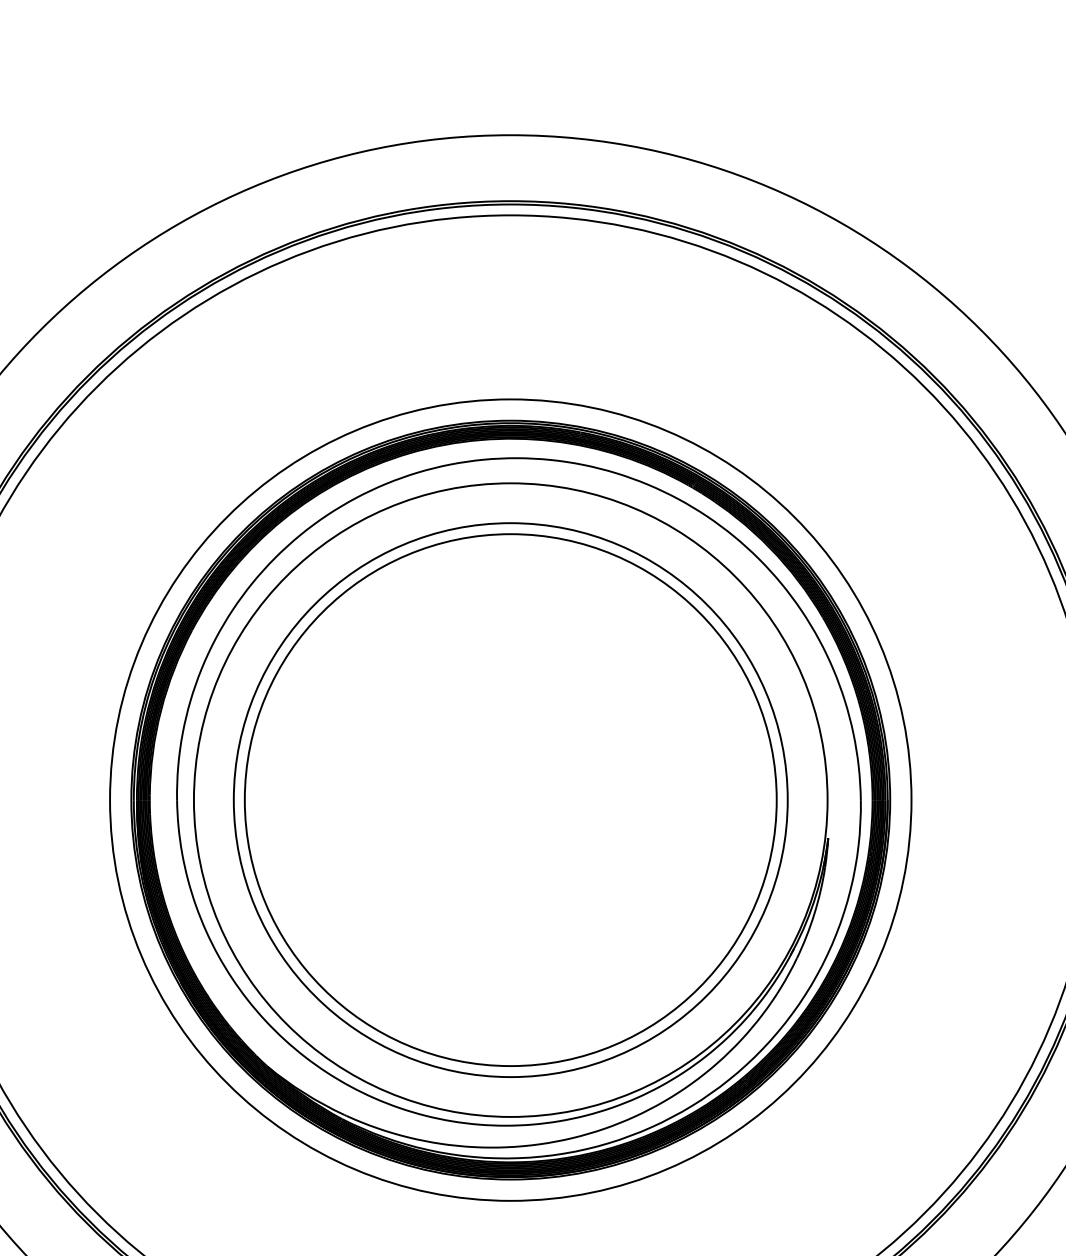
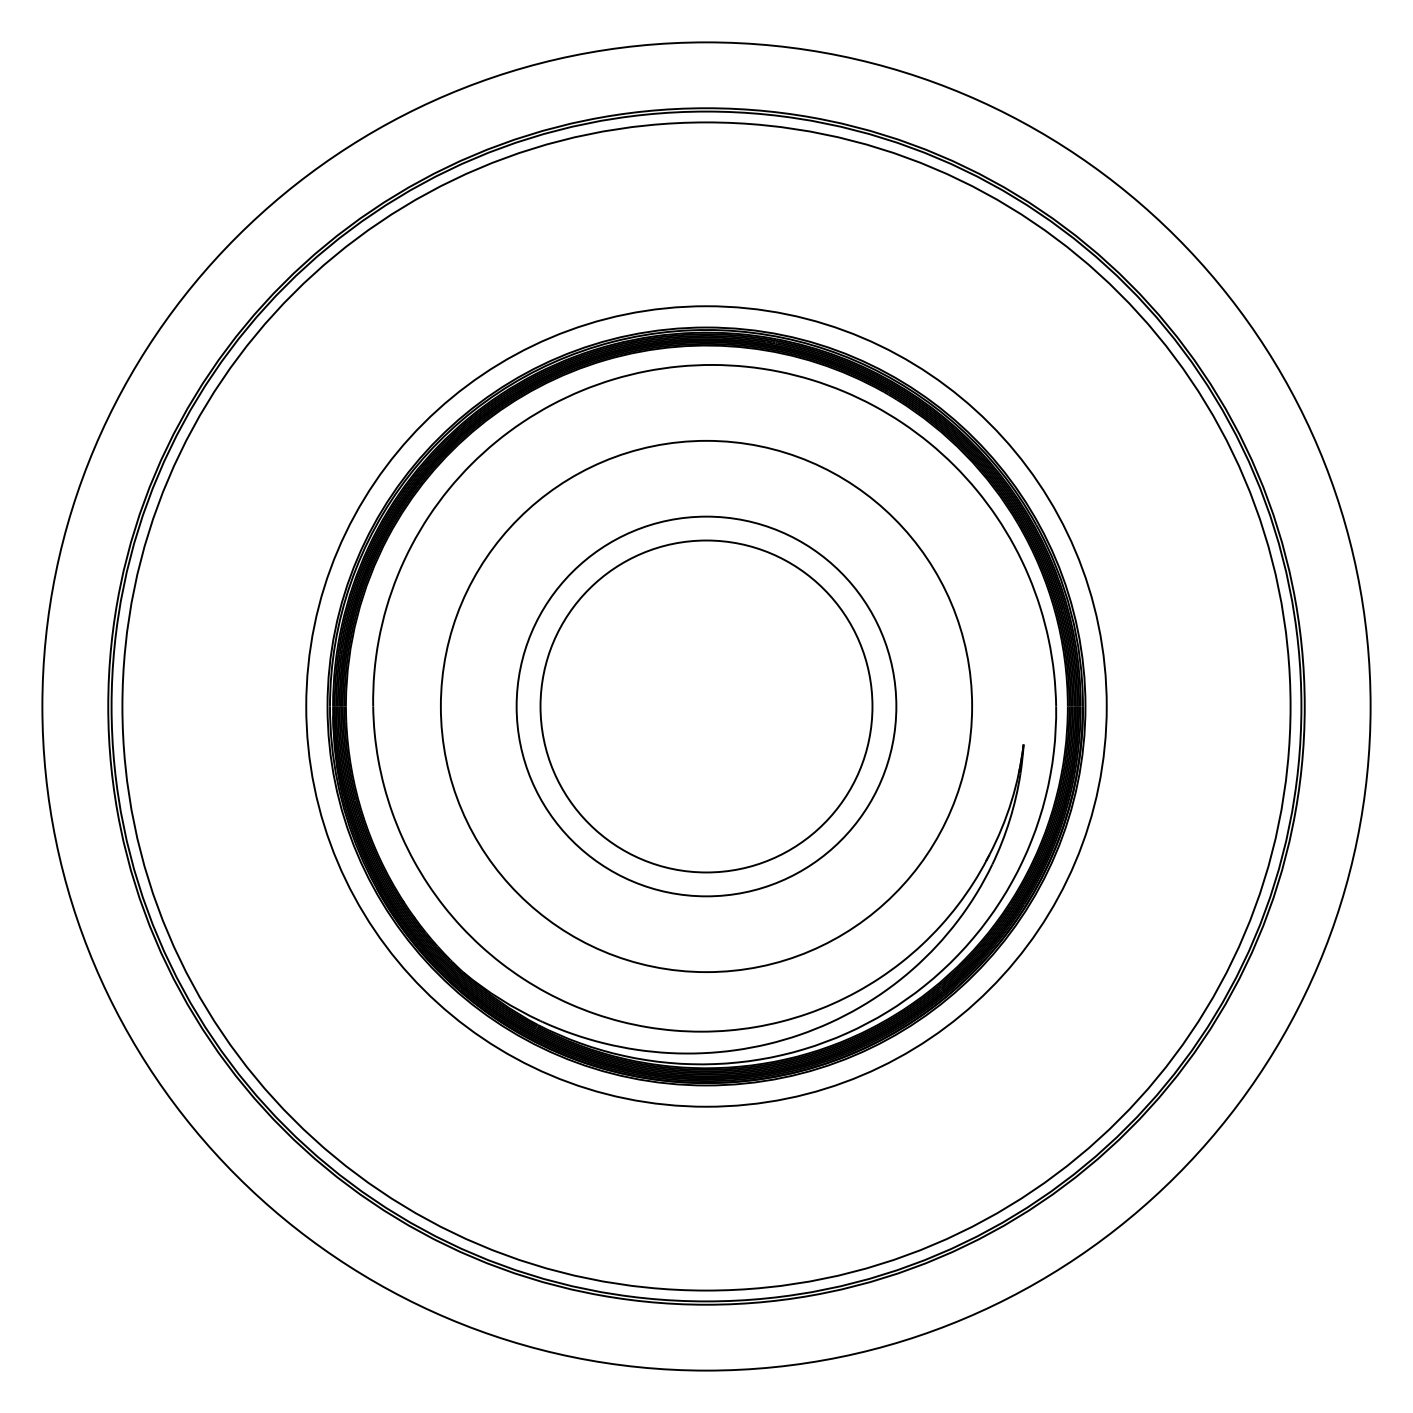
circle: (510, 800) -> (706, 706), size x0.6
circle: (510, 800) -> (706, 706), size x0.6

